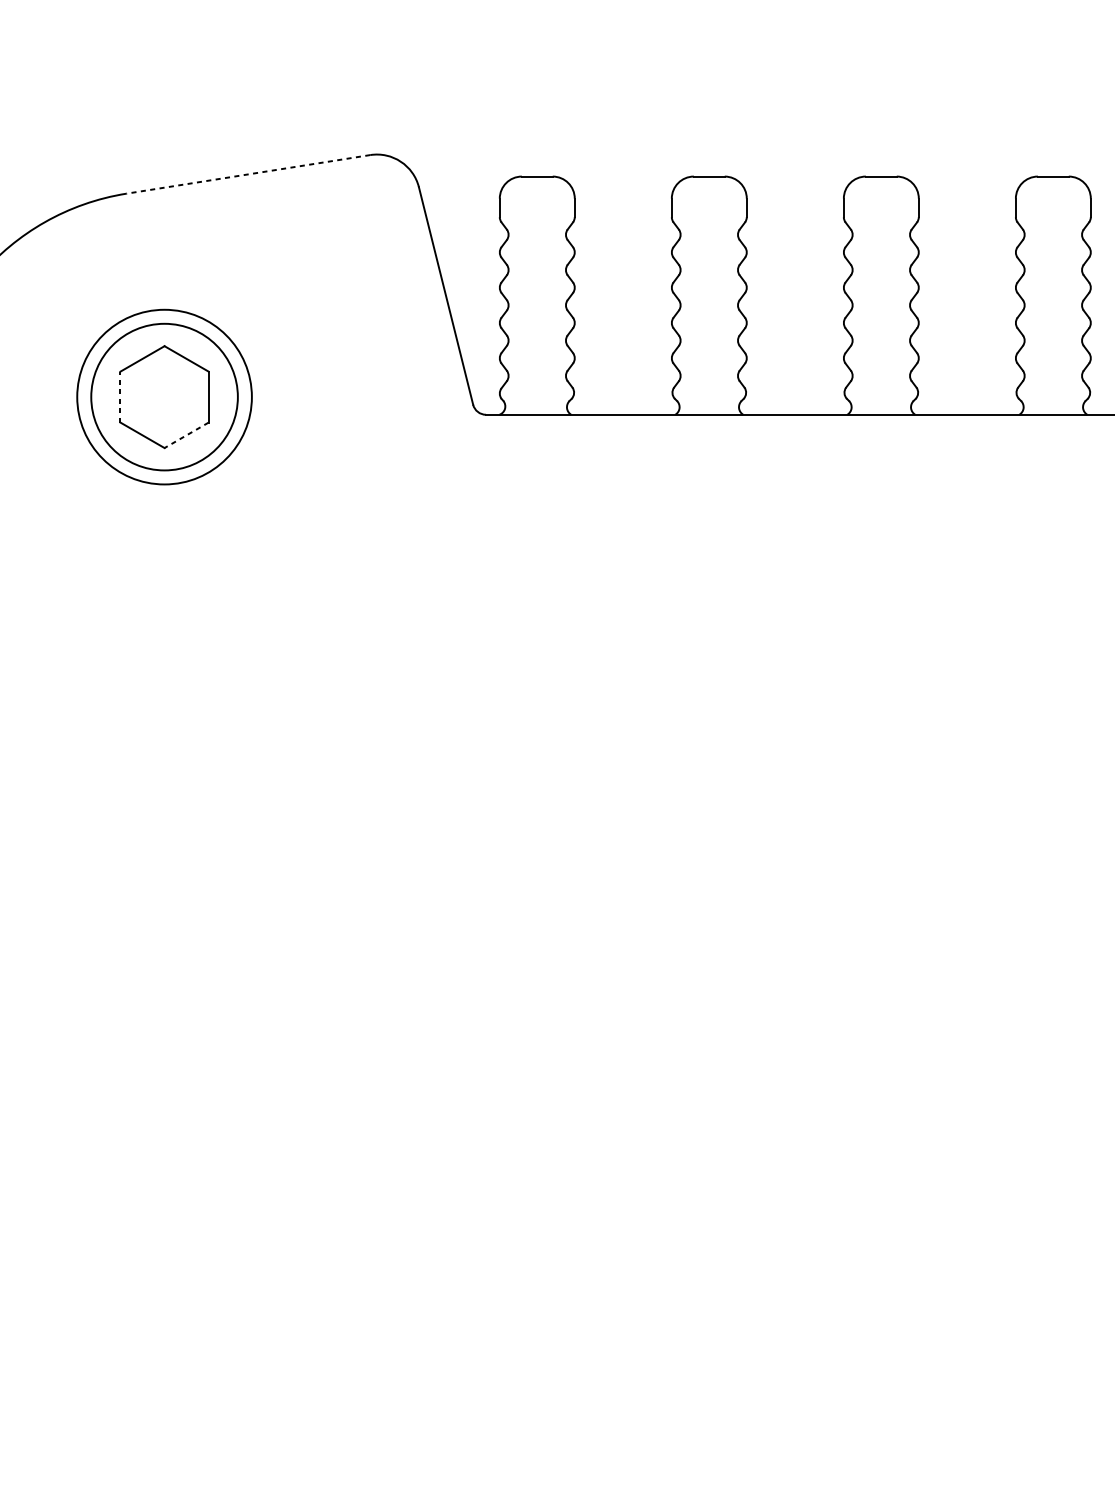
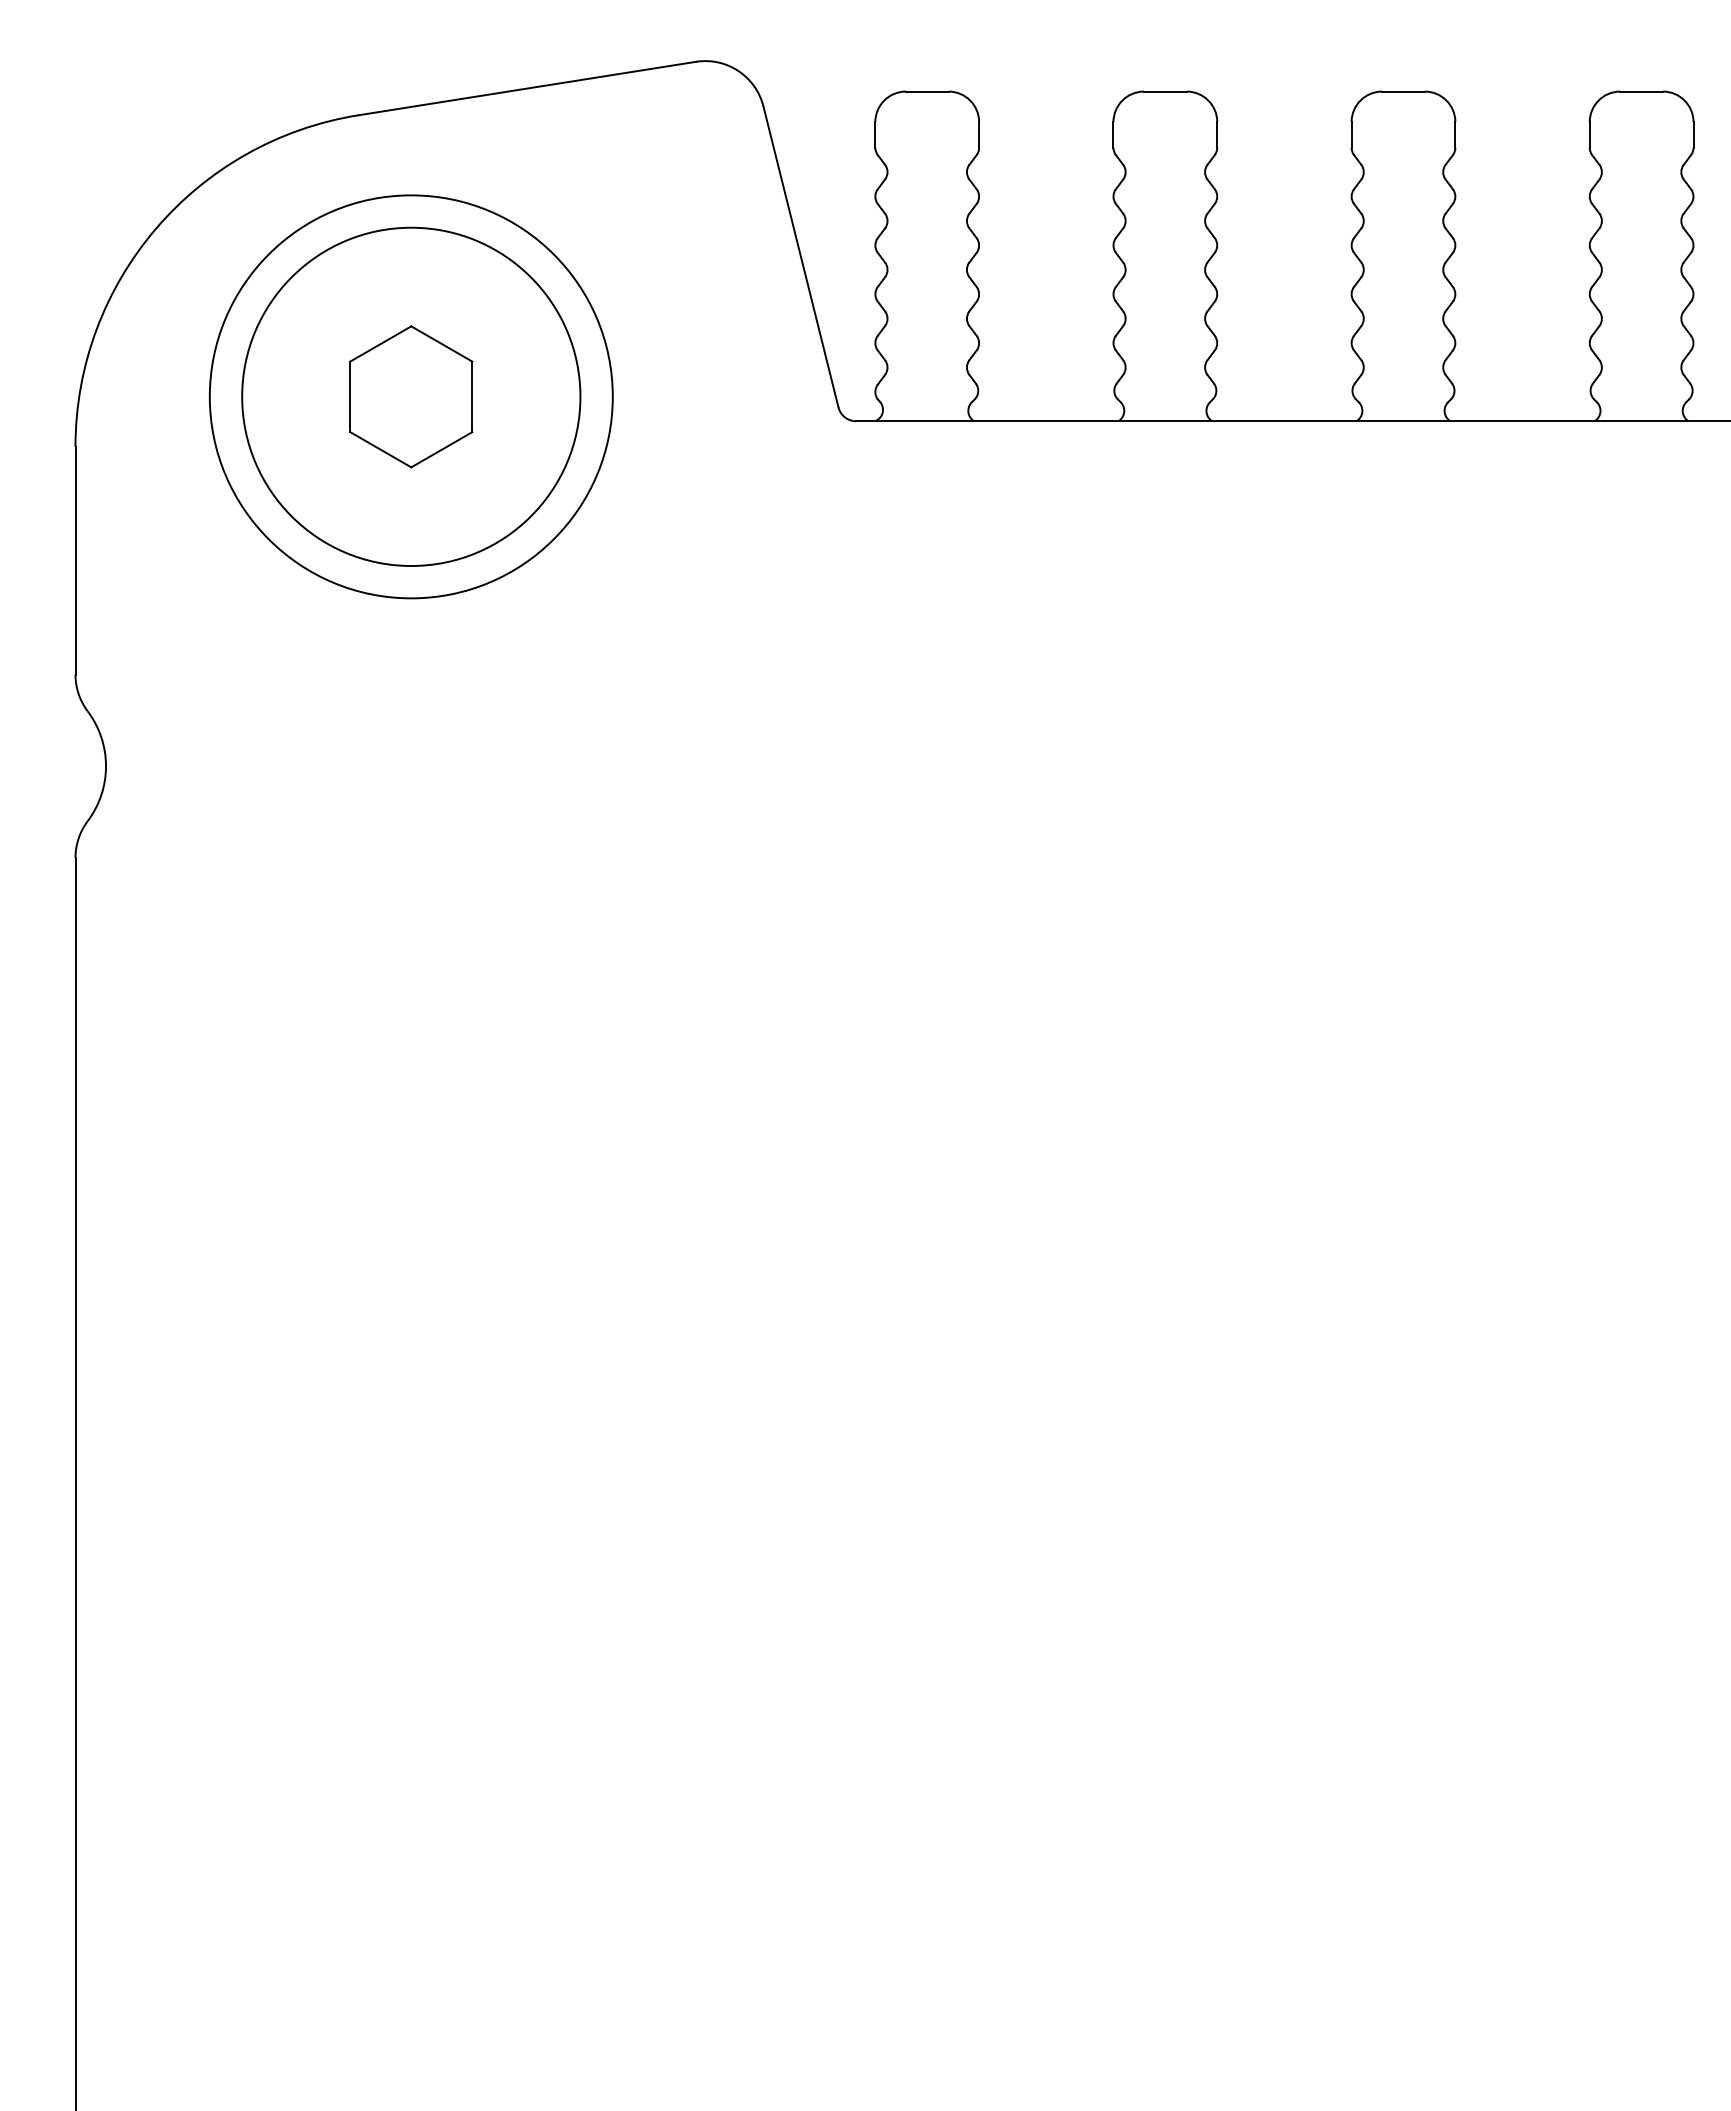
line: (248, 174) -> (527, 88), dashed -> solid
line: (120, 396) -> (350, 396), dashed -> solid
circle: (163, 396) -> (410, 396), size x1.67
circle: (164, 396) -> (411, 396), size x1.67
line: (186, 435) -> (441, 450), dashed -> solid

